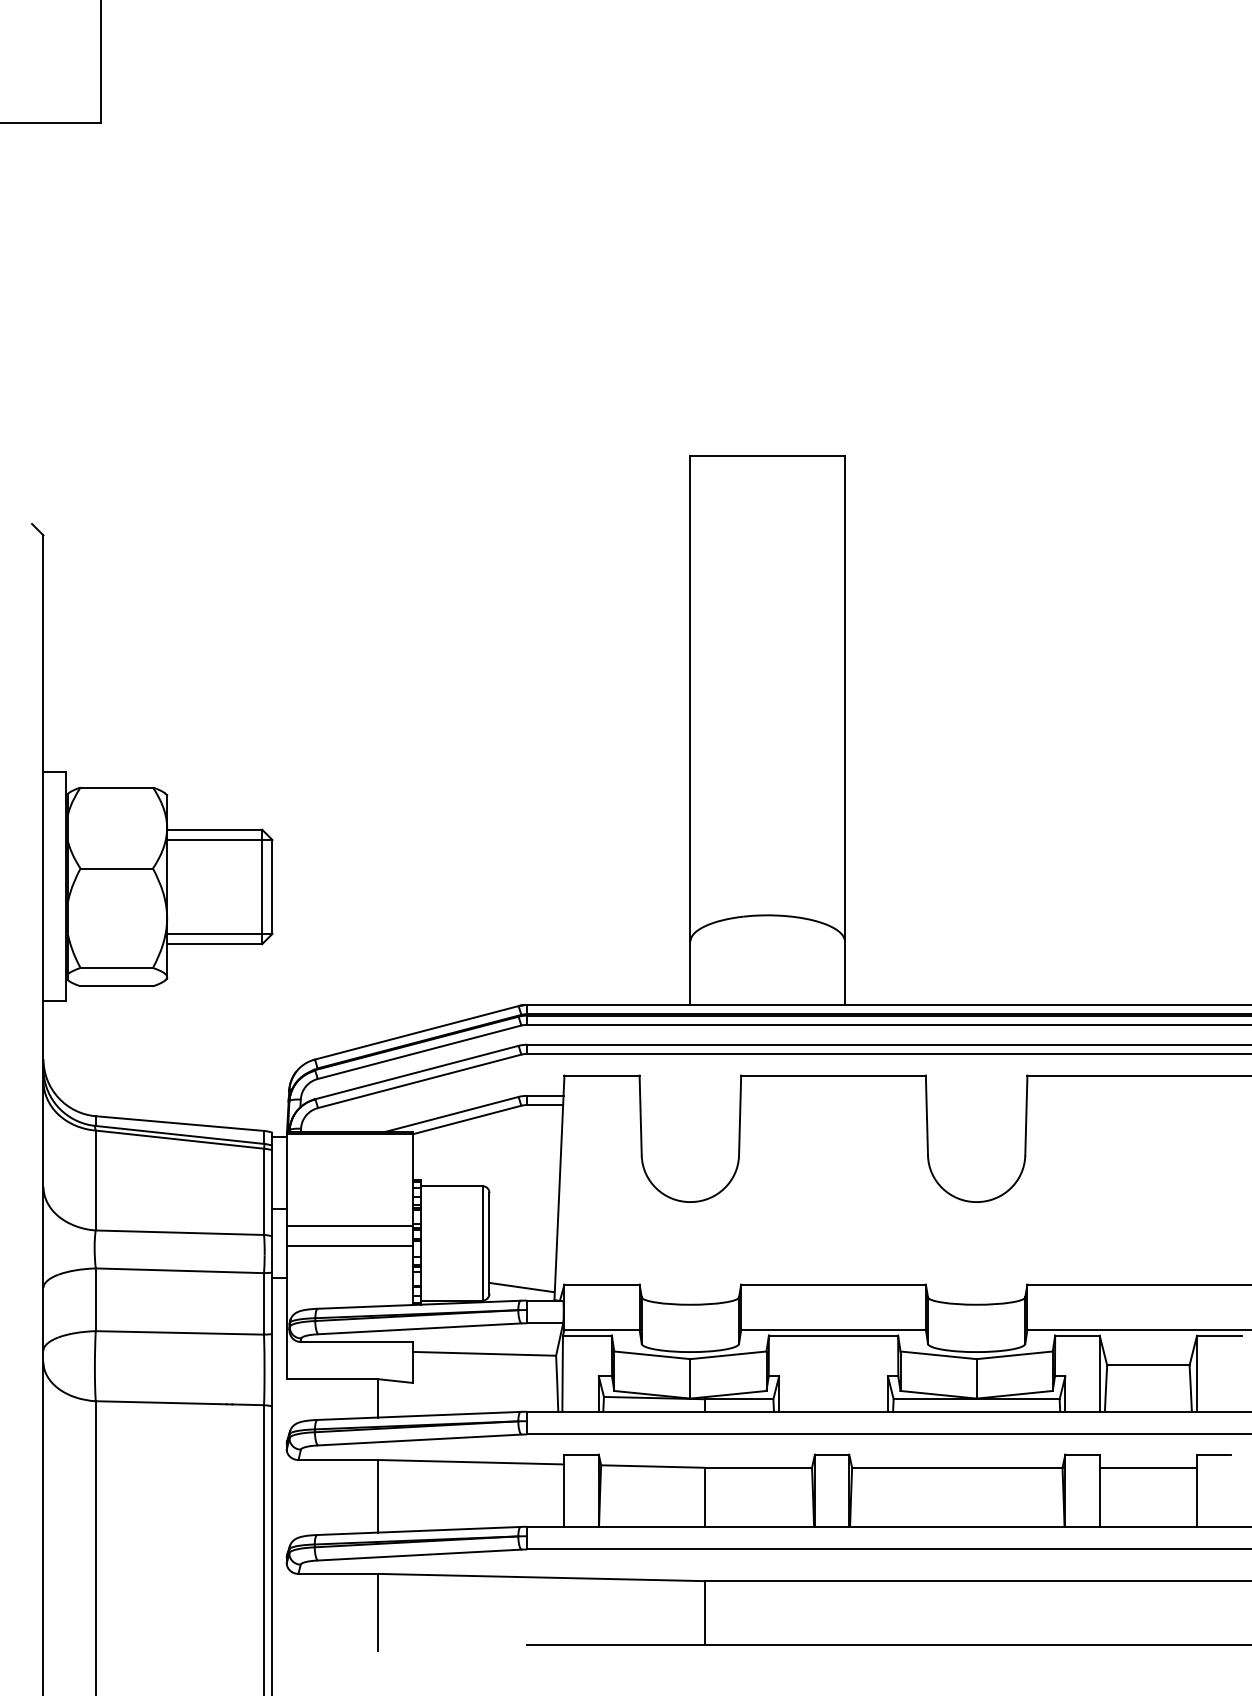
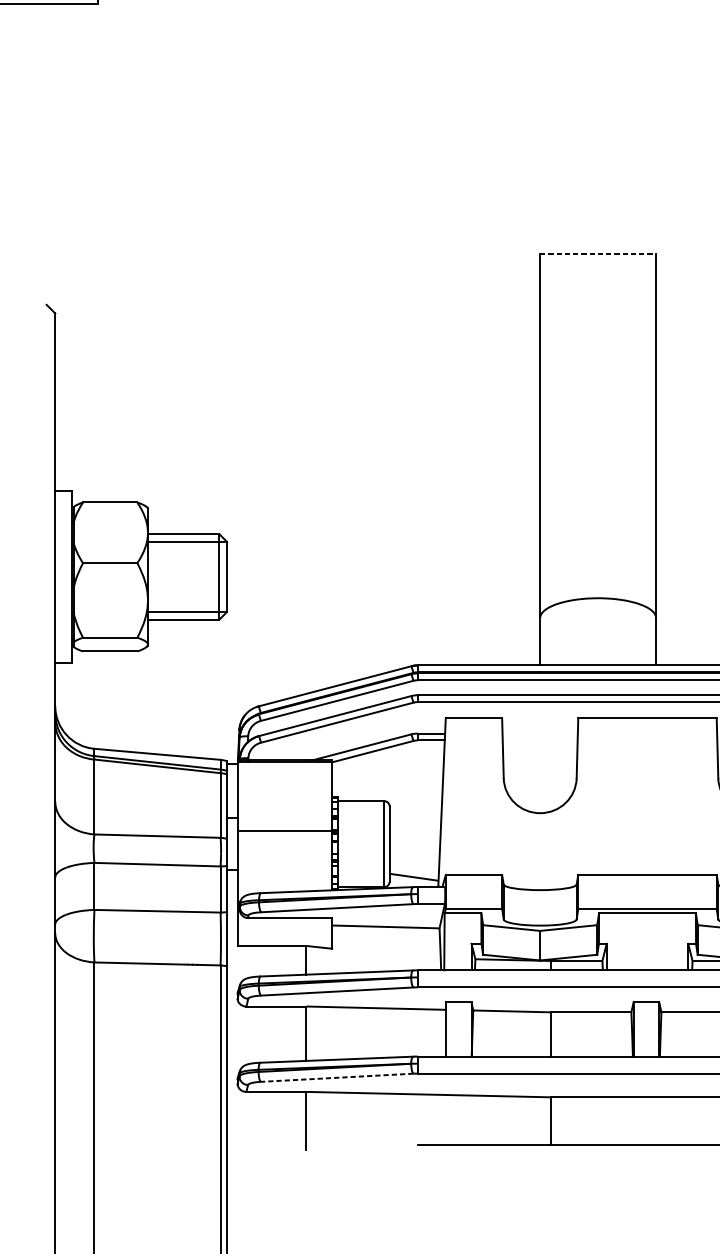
line: (768, 456) -> (598, 254), solid -> dashed
line: (349, 1245) -> (284, 845), removed
line: (419, 1555) -> (337, 1078), solid -> dashed

